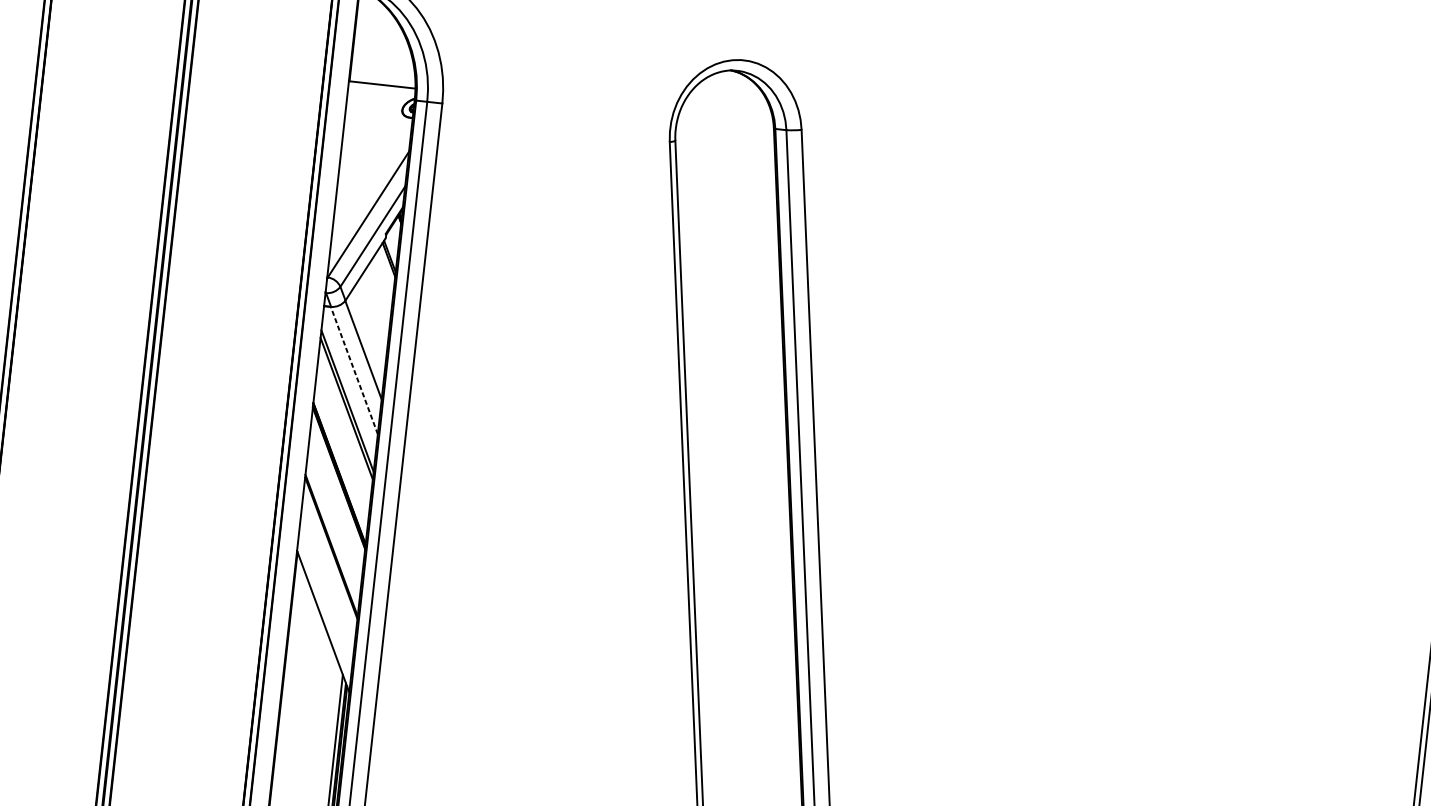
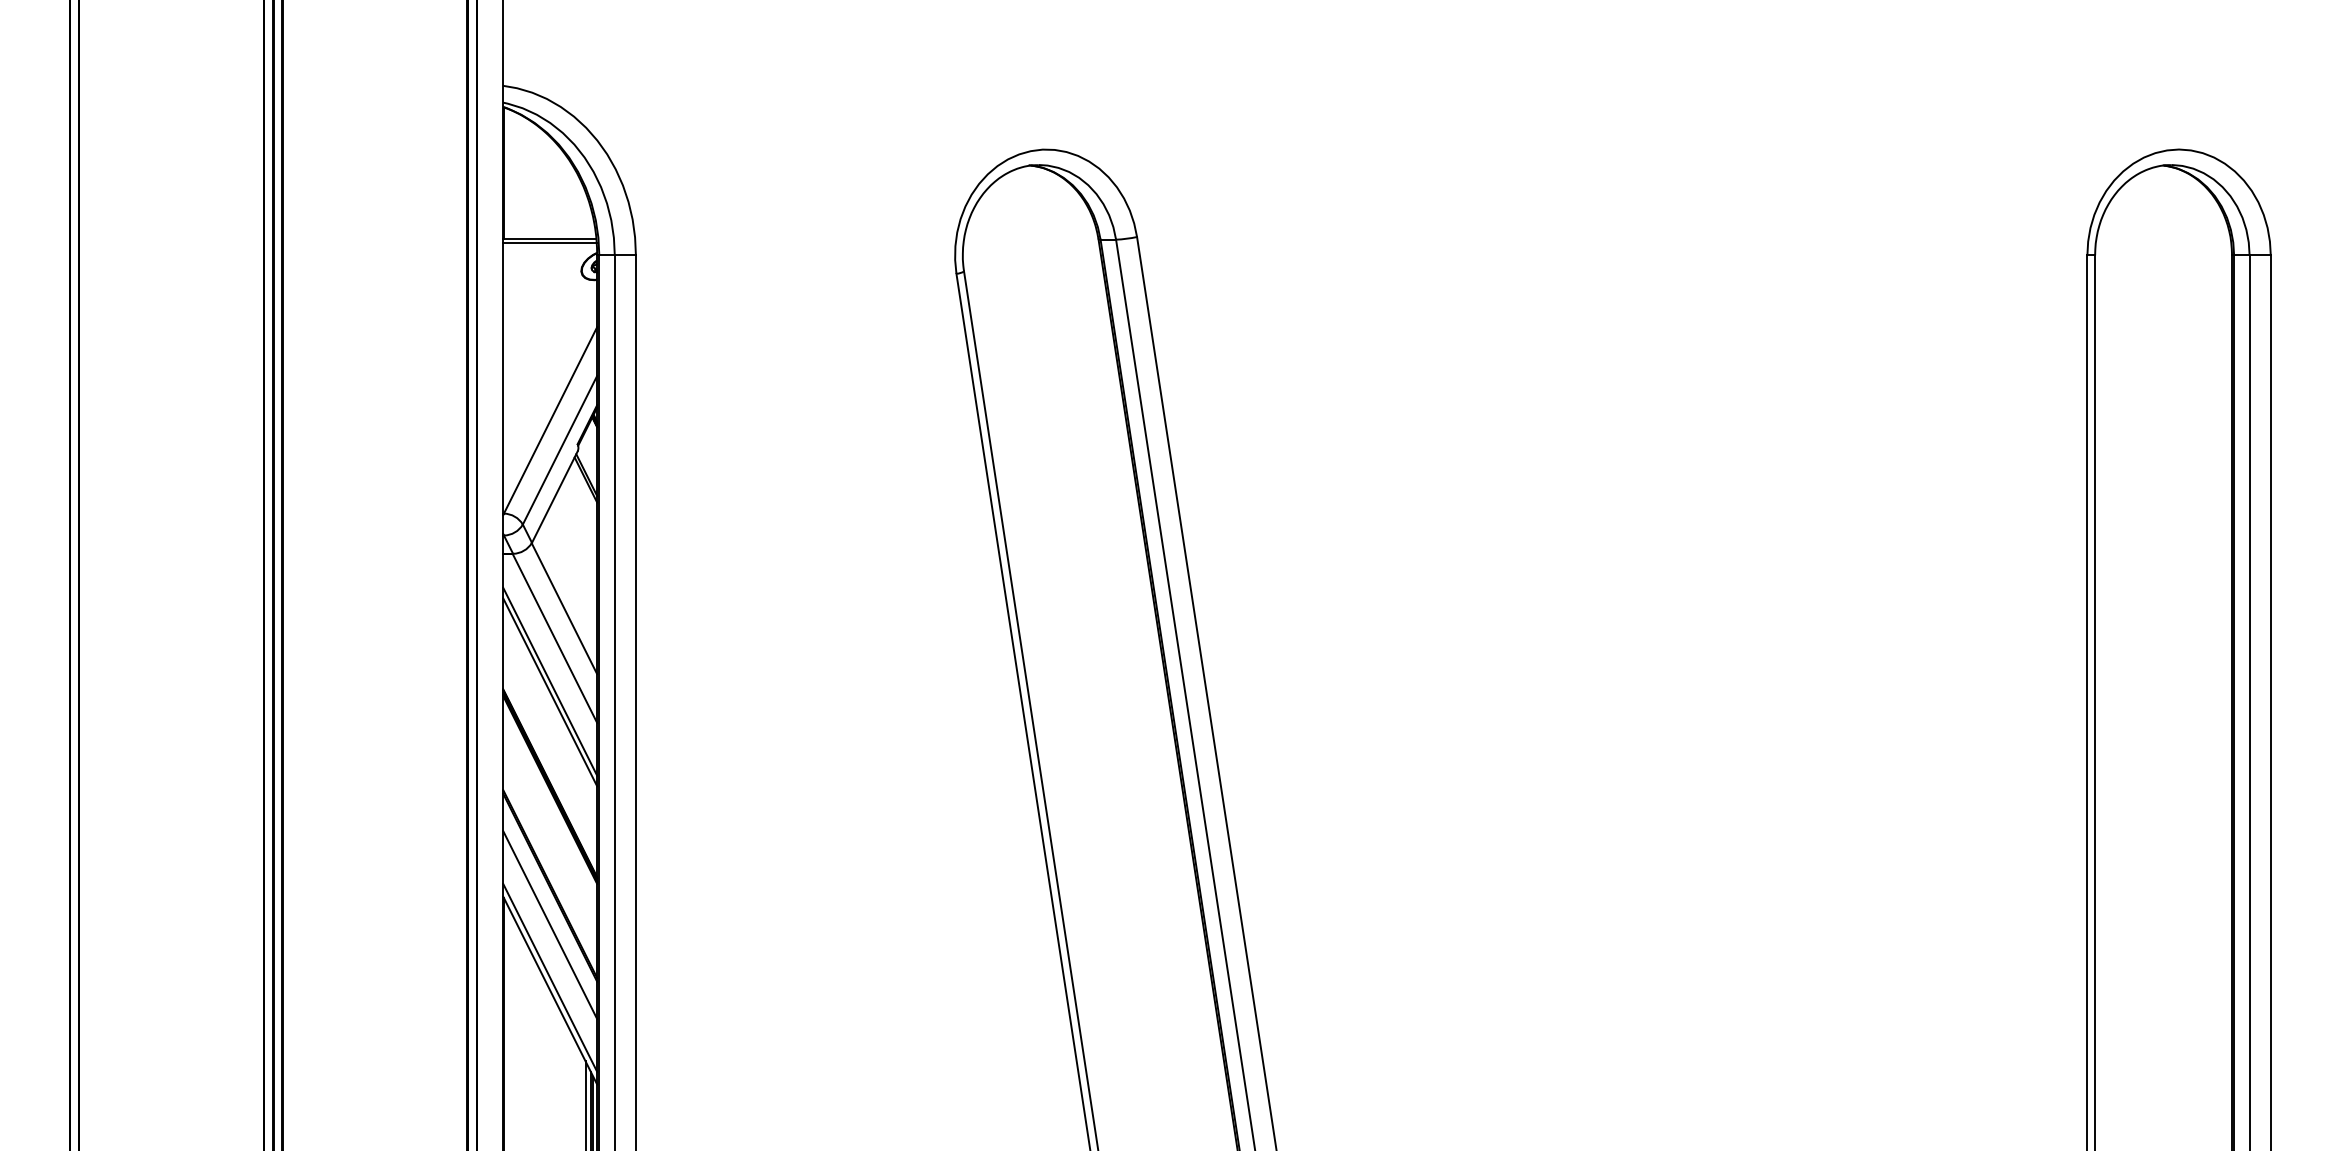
line: (381, 88) -> (549, 243), added
line: (354, 370) -> (554, 638), dashed -> solid
line: (328, 575) -> (550, 925), added
line: (324, 612) -> (550, 977), added

